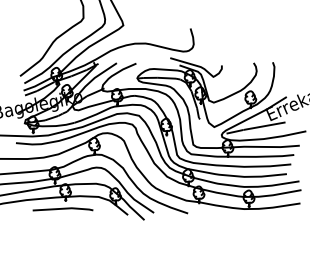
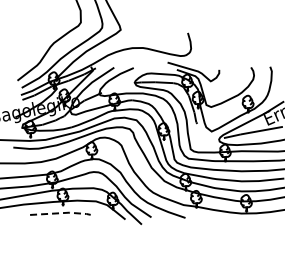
line: (64, 208) -> (61, 212), solid -> dashed

